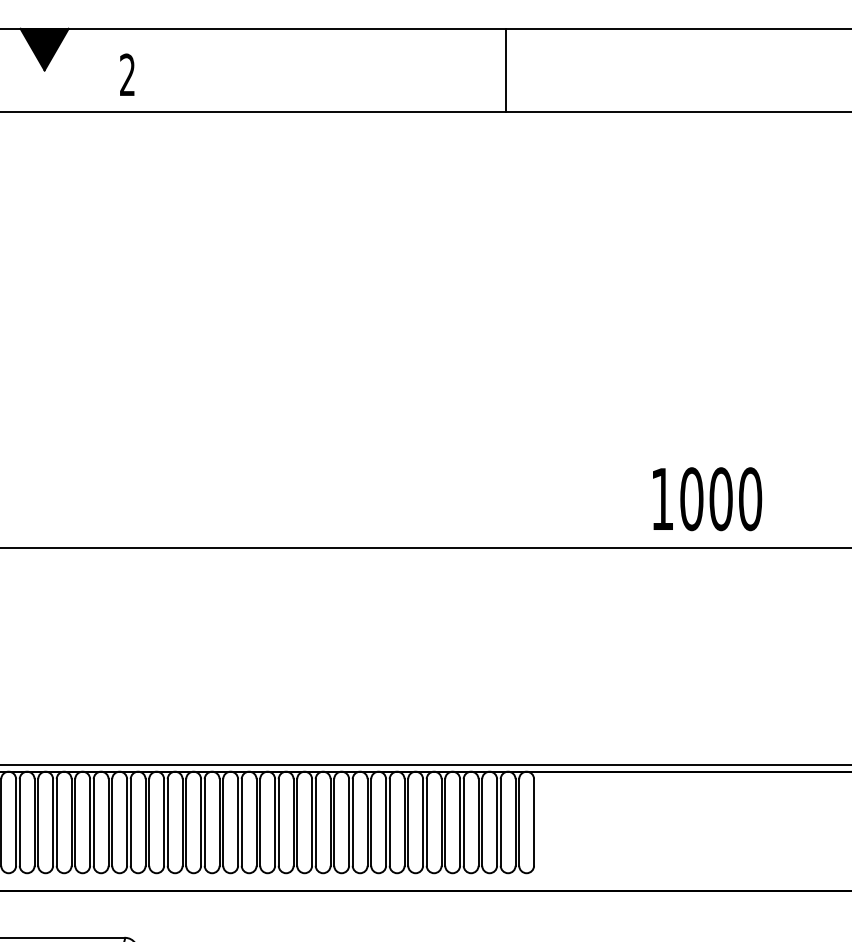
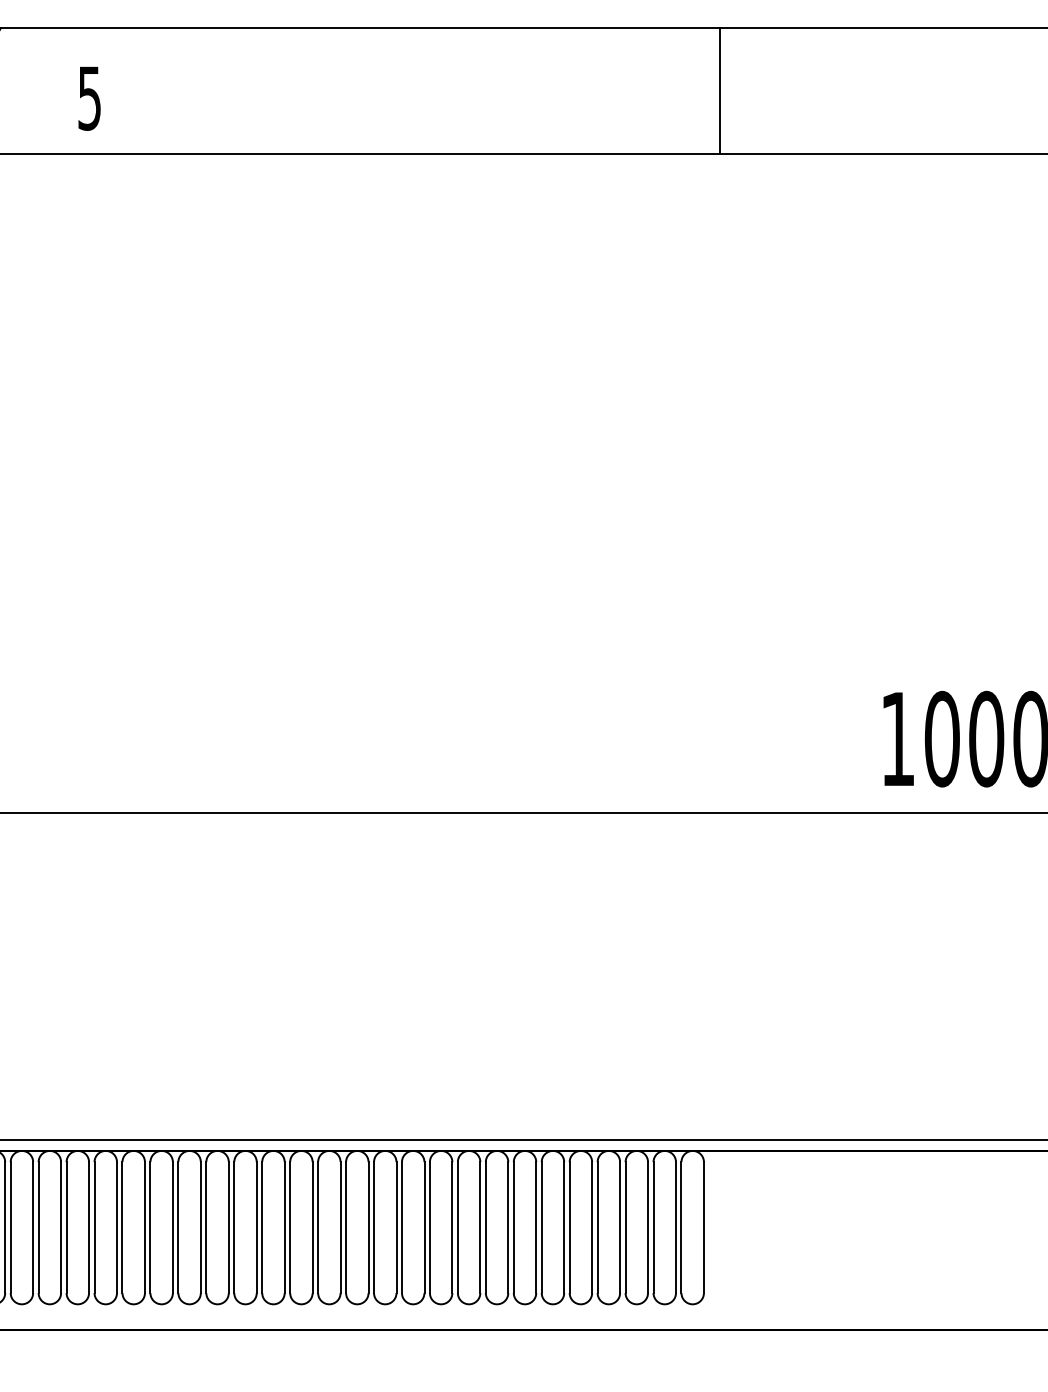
line: (505, 70) -> (719, 91), moved
text: (127, 74) -> (89, 97), 2 -> 5

